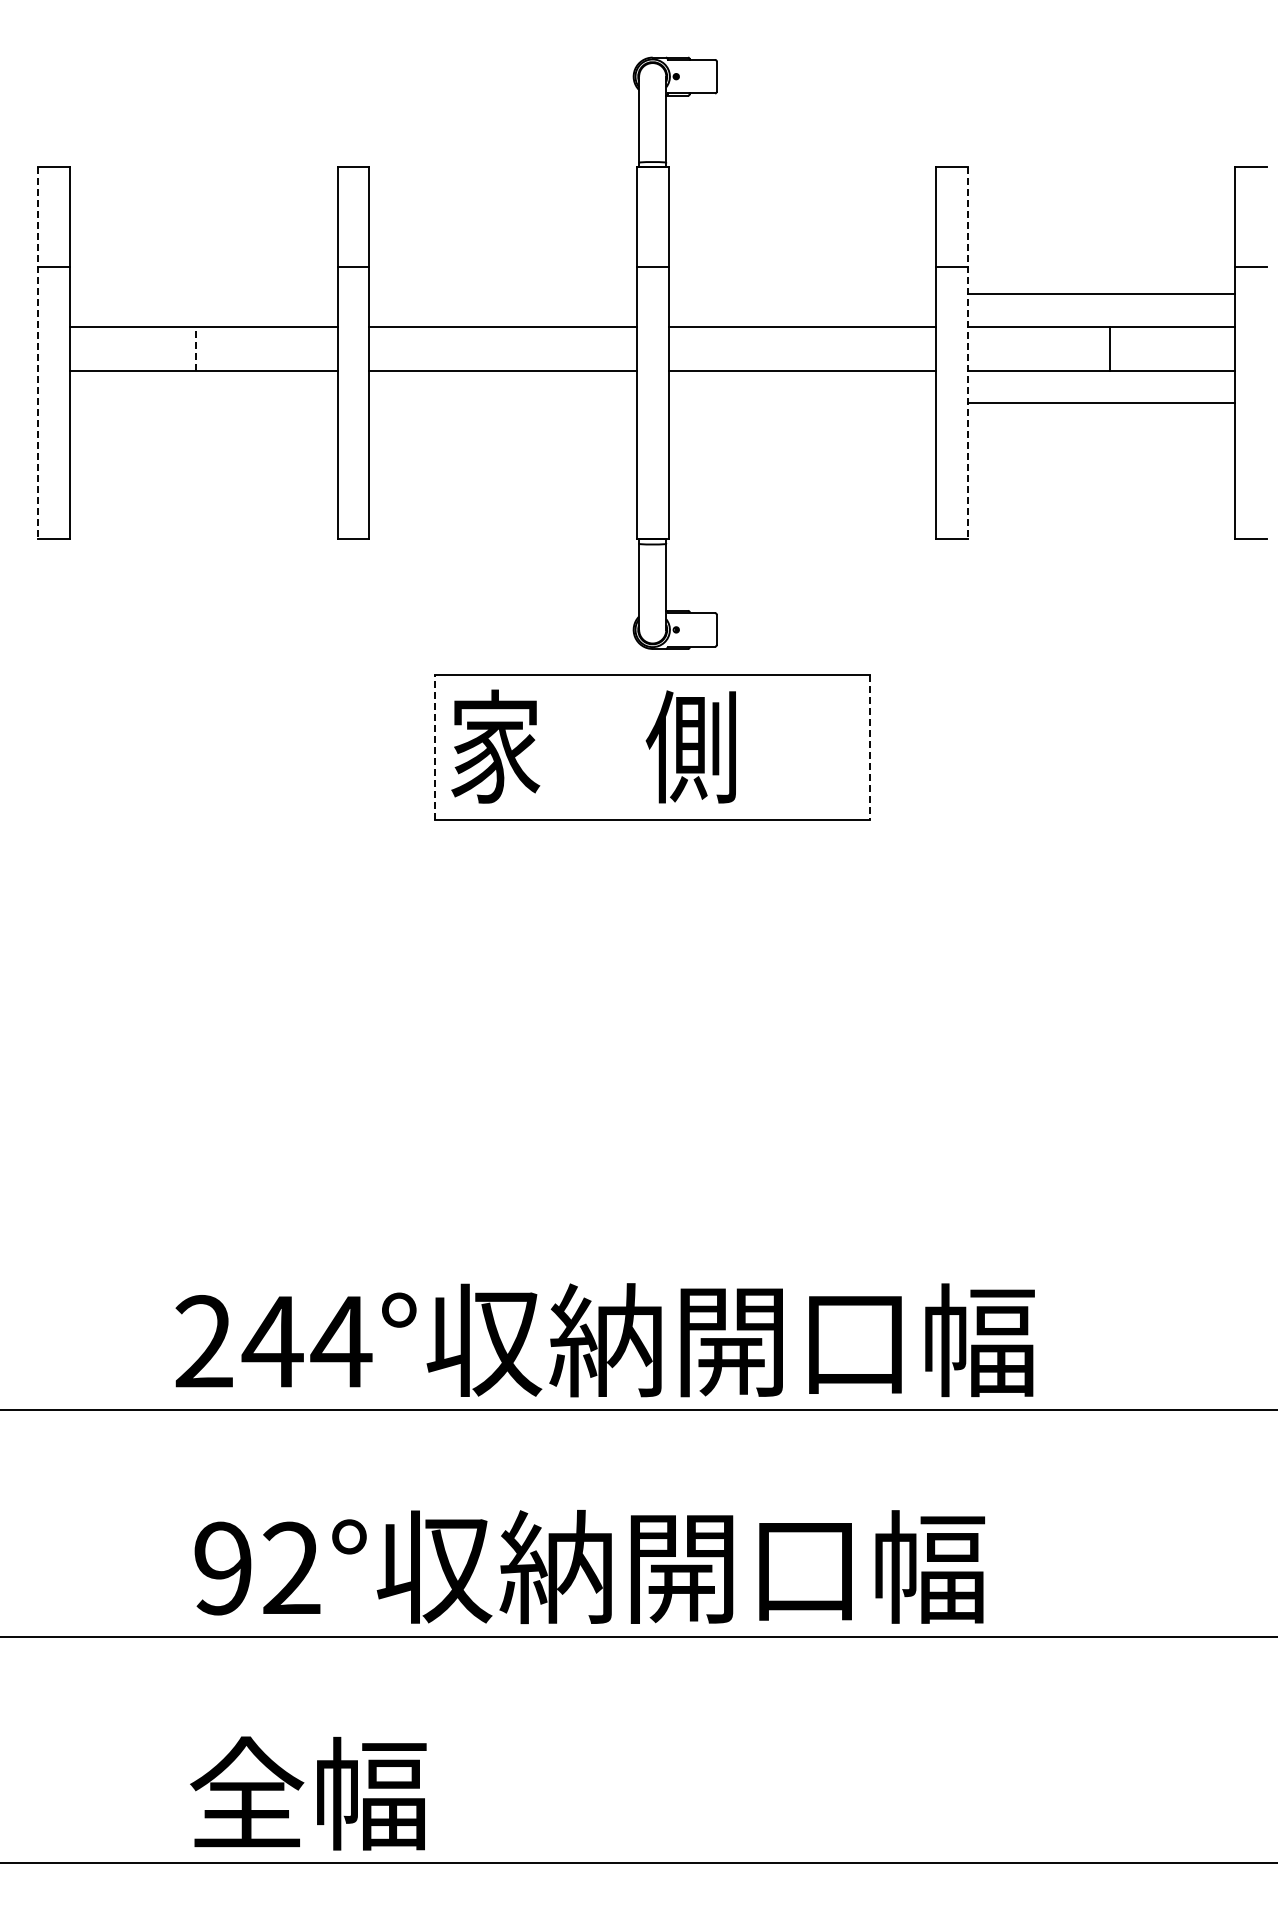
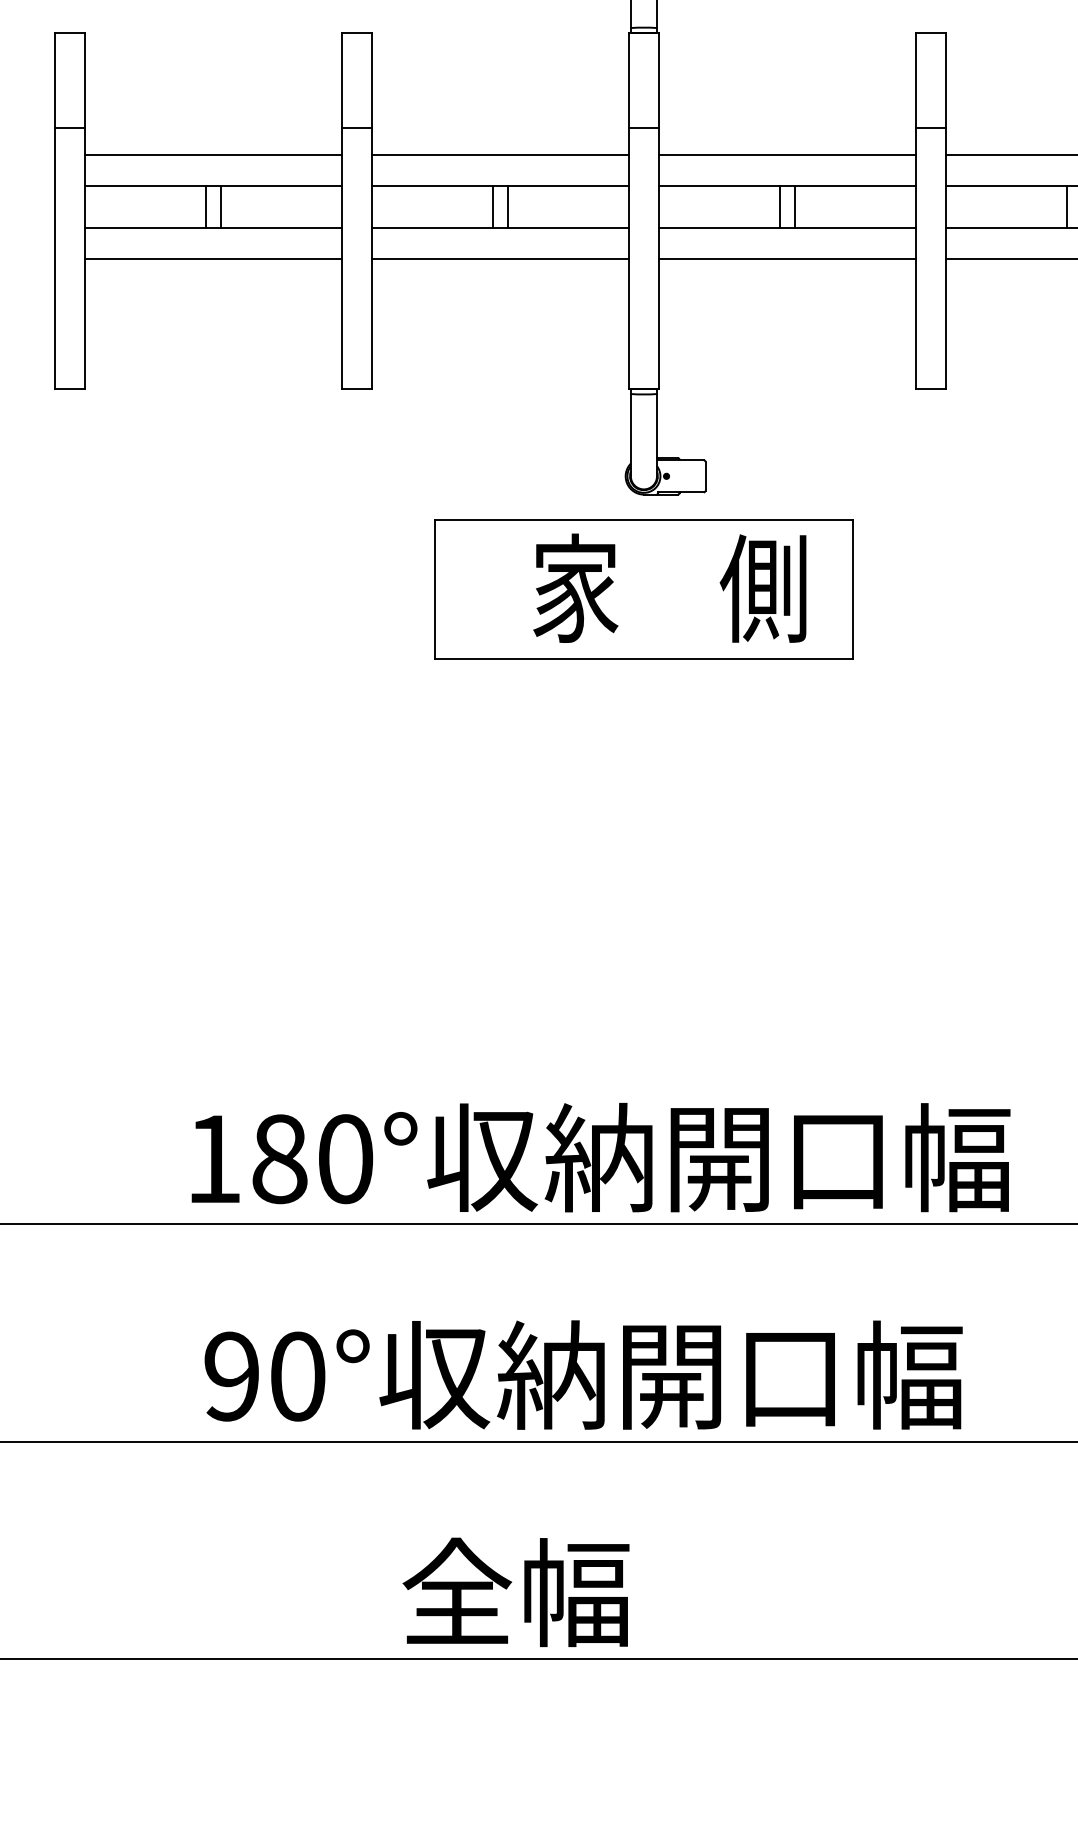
line: (203, 294) -> (213, 154), added
line: (502, 294) -> (499, 154), added
line: (802, 294) -> (787, 154), added
line: (195, 348) -> (205, 206), dashed -> solid
line: (211, 348) -> (220, 206), added
line: (494, 348) -> (492, 206), added
line: (511, 348) -> (508, 206), added
line: (794, 348) -> (779, 206), added
line: (810, 348) -> (795, 206), added
line: (1093, 348) -> (1066, 206), added
line: (38, 353) -> (54, 211), dashed -> solid
line: (967, 353) -> (945, 211), dashed -> solid
line: (203, 403) -> (213, 259), added
line: (502, 403) -> (499, 259), added
line: (802, 403) -> (787, 259), added
text: (593, 746) -> (669, 588), moved
line: (435, 747) -> (435, 589), dashed -> solid
line: (870, 747) -> (852, 589), dashed -> solid
text: (273, 1341) -> (280, 1158), 244° -> 180°
text: (291, 1568) -> (297, 1376), 92° -> 90°
text: (308, 1793) -> (516, 1592), moved

